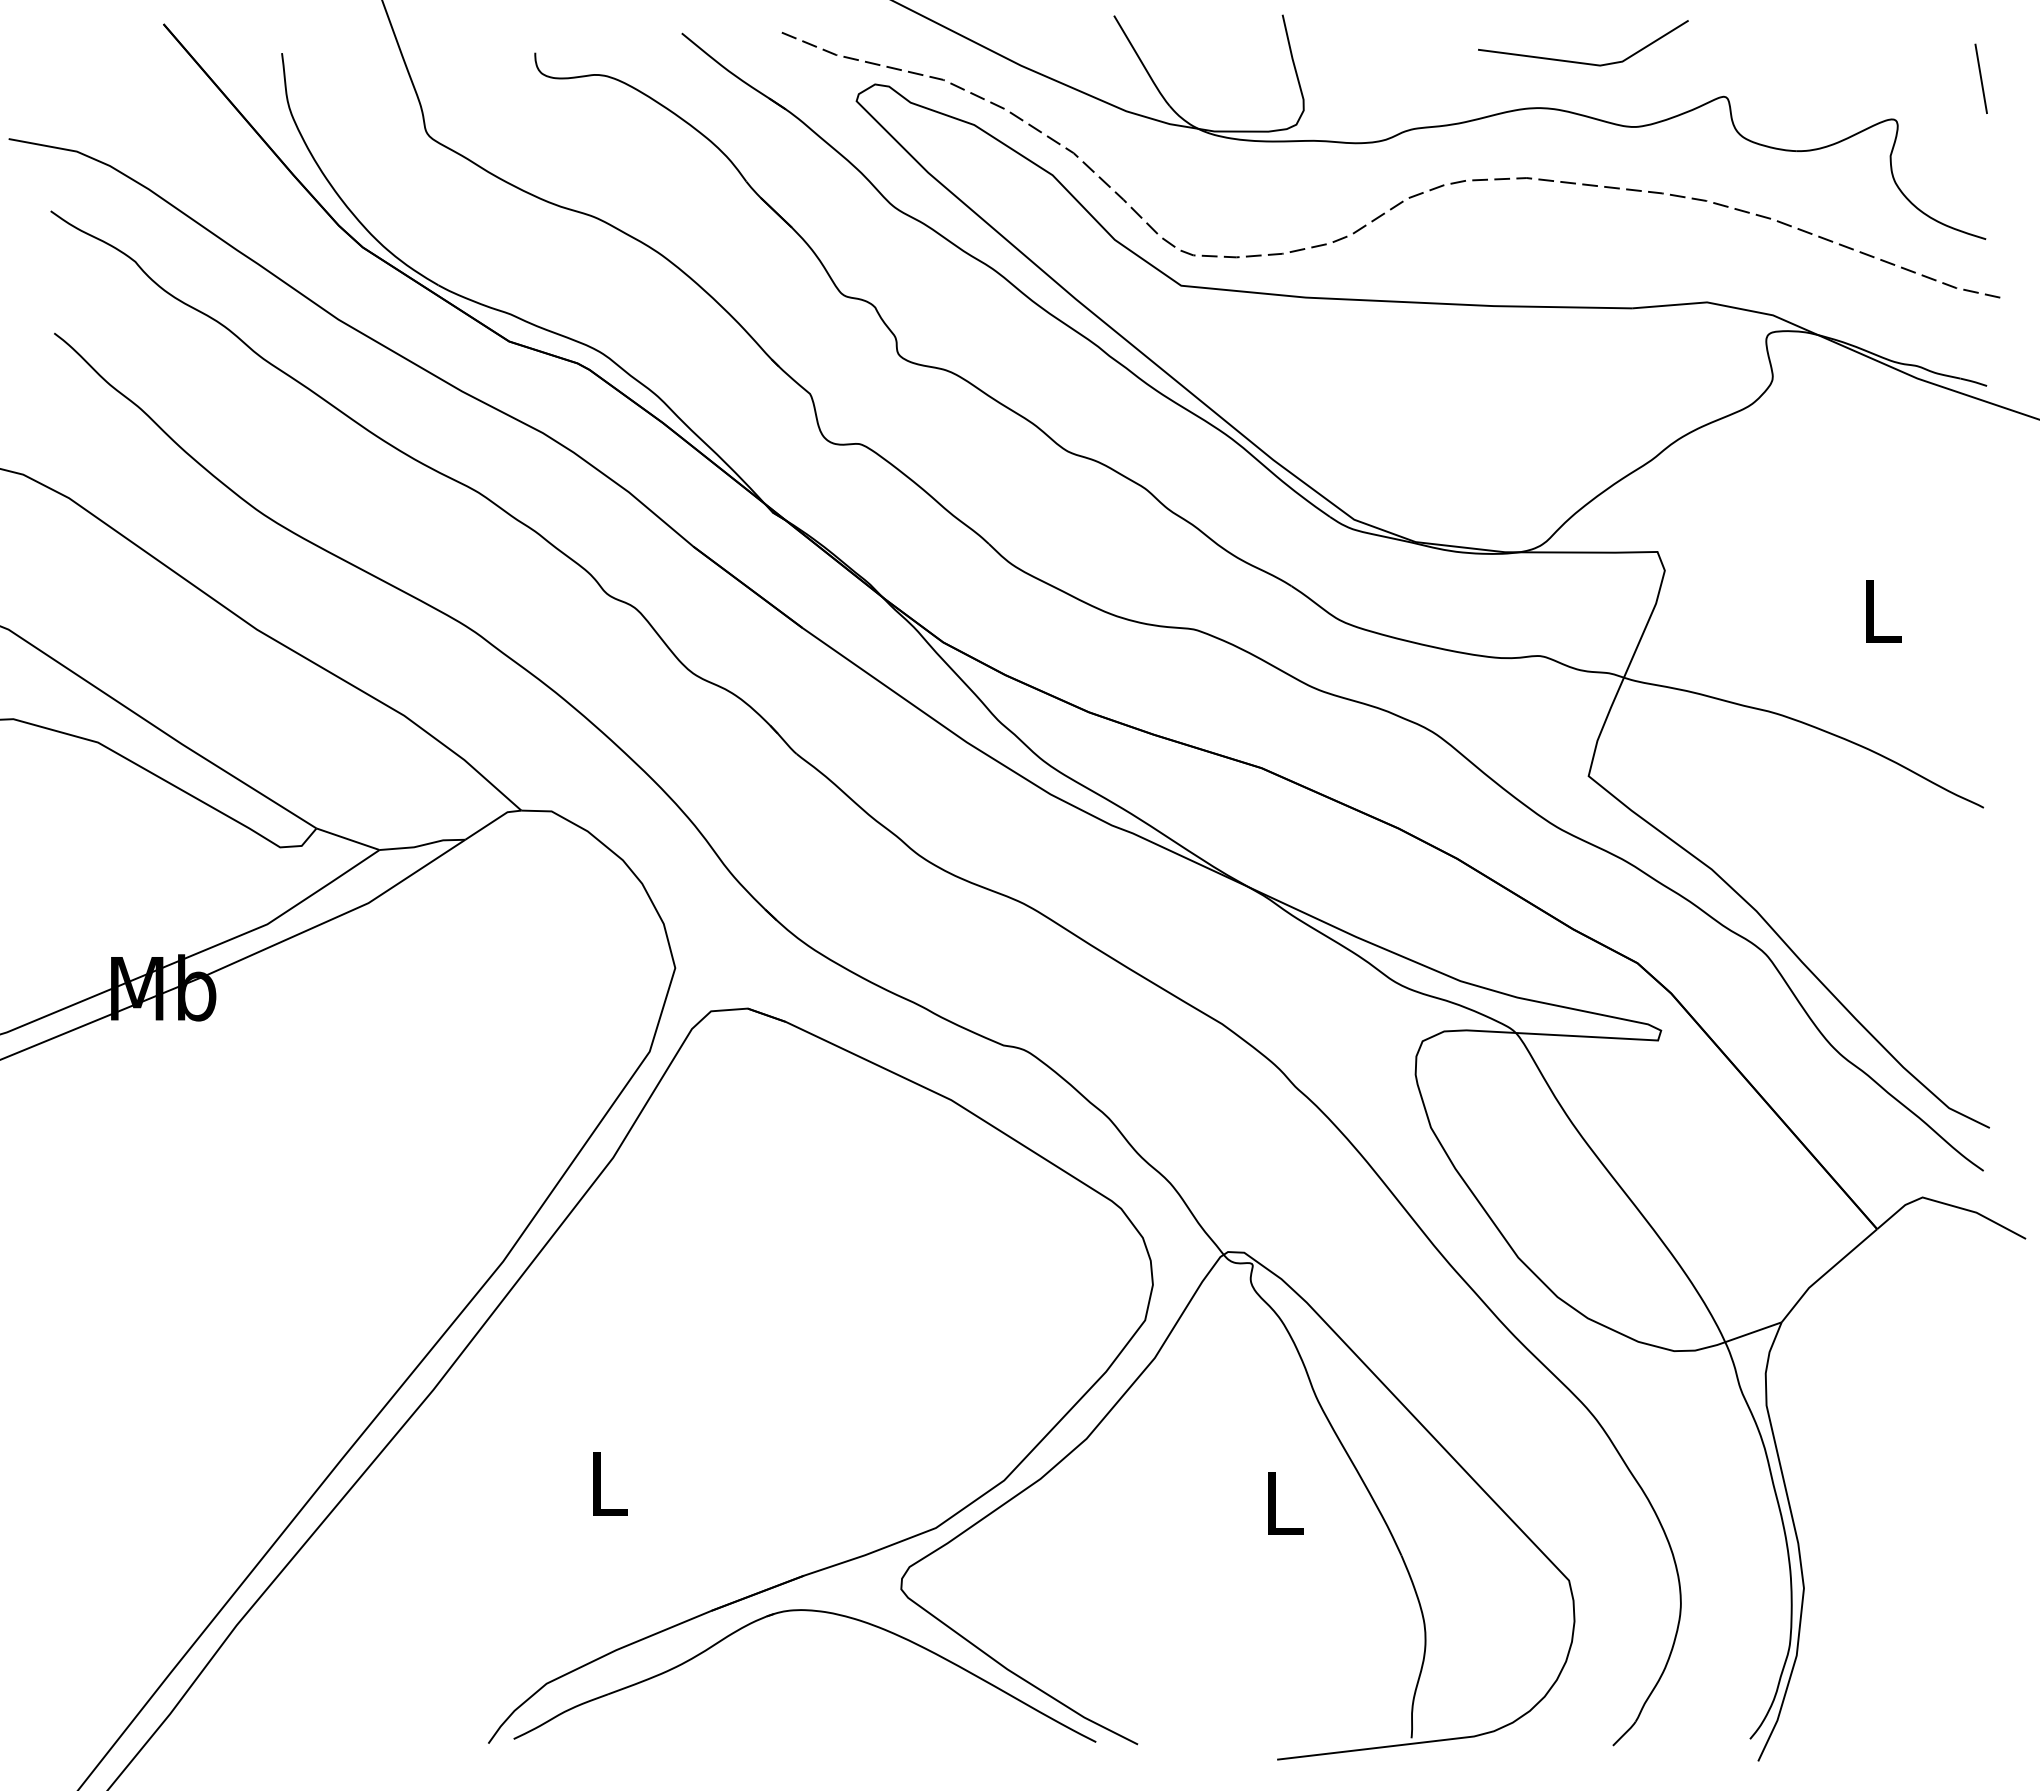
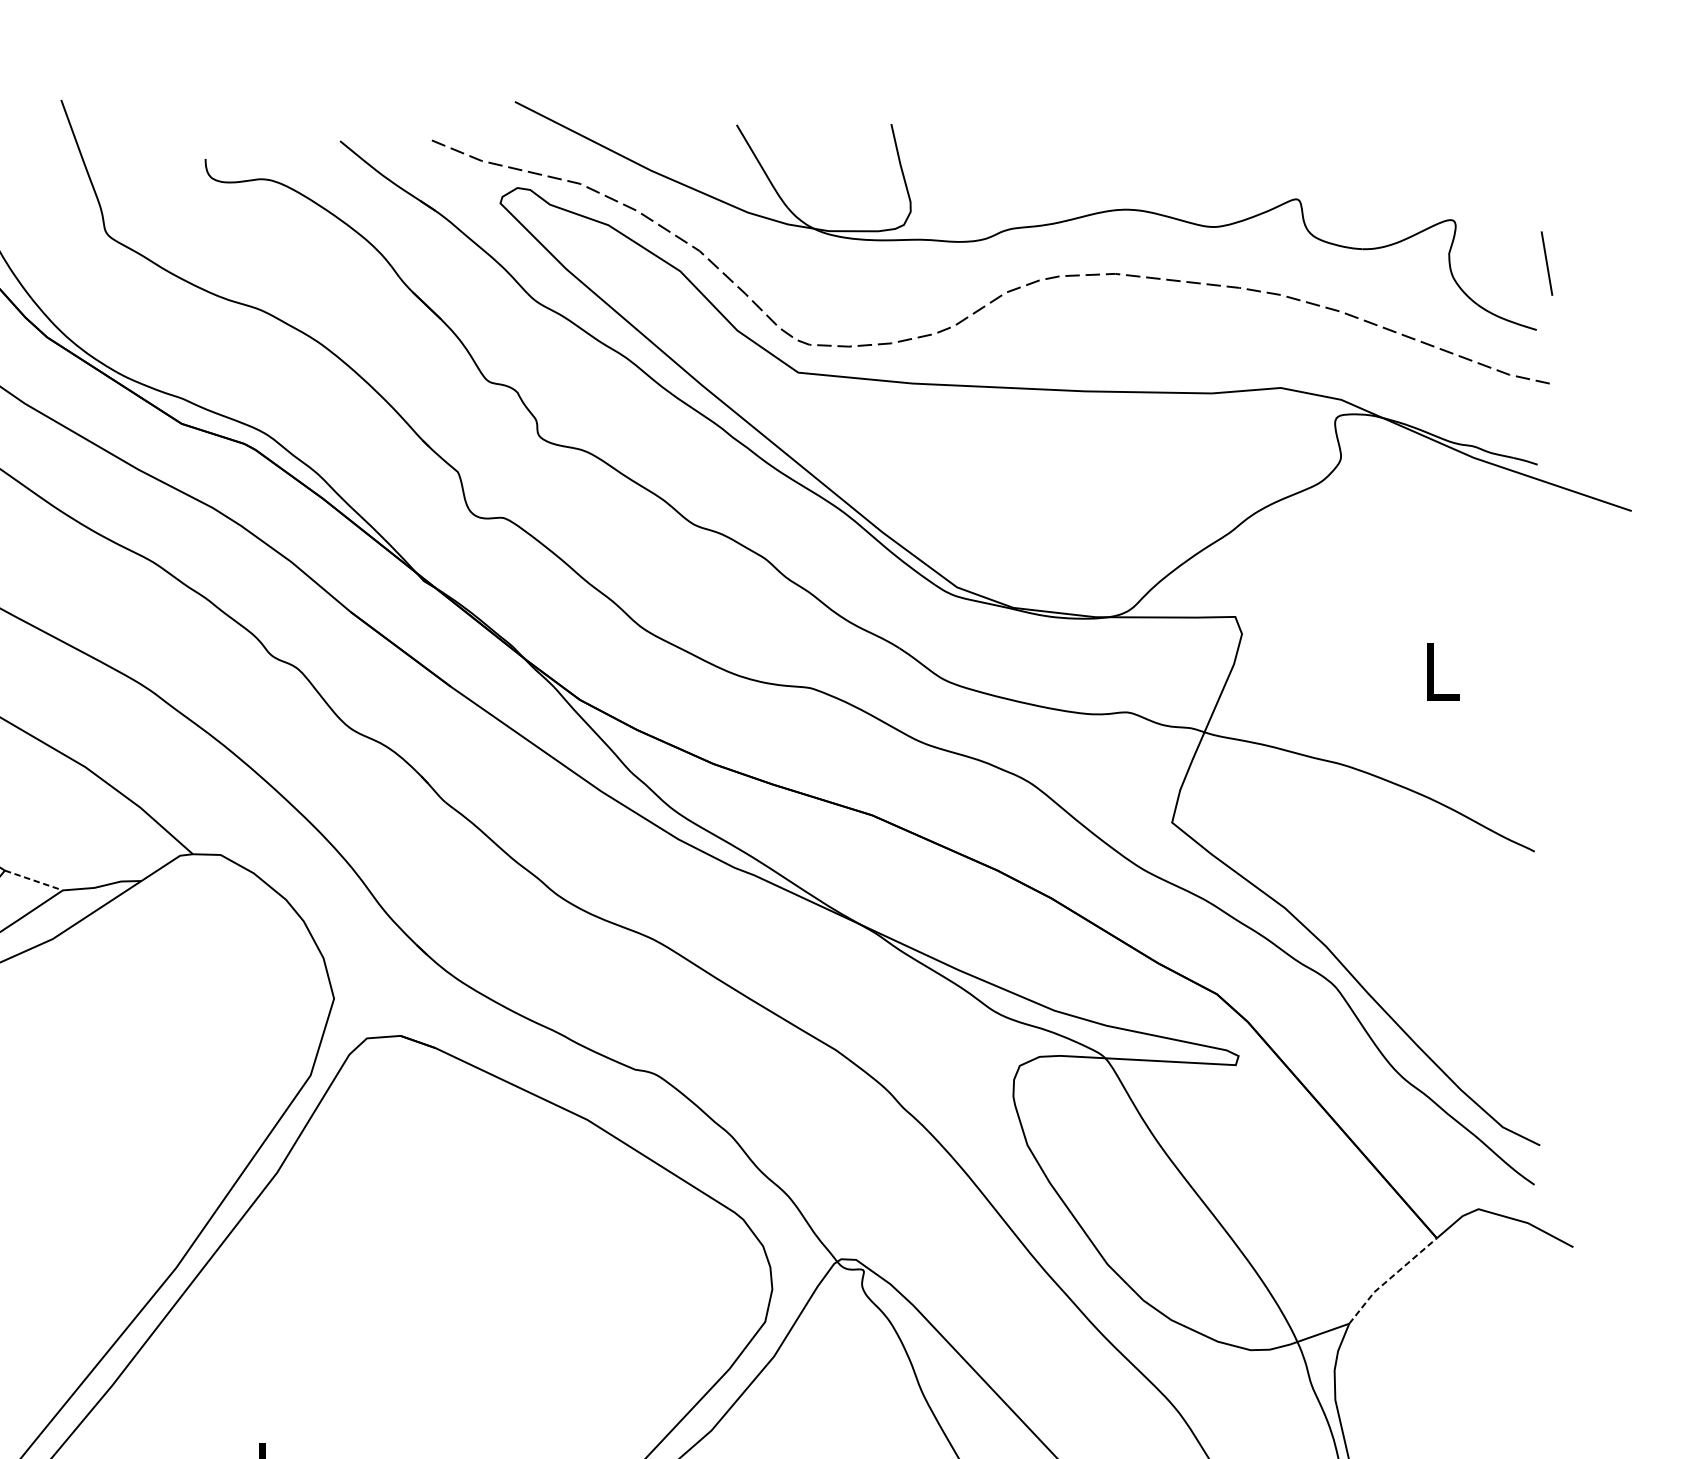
line: (1578, 61) -> (1162, 166), removed
line: (1980, 78) -> (1546, 263), moved
line: (348, 839) -> (34, 880), solid -> dashed
line: (1826, 1272) -> (1390, 1278), solid -> dashed

